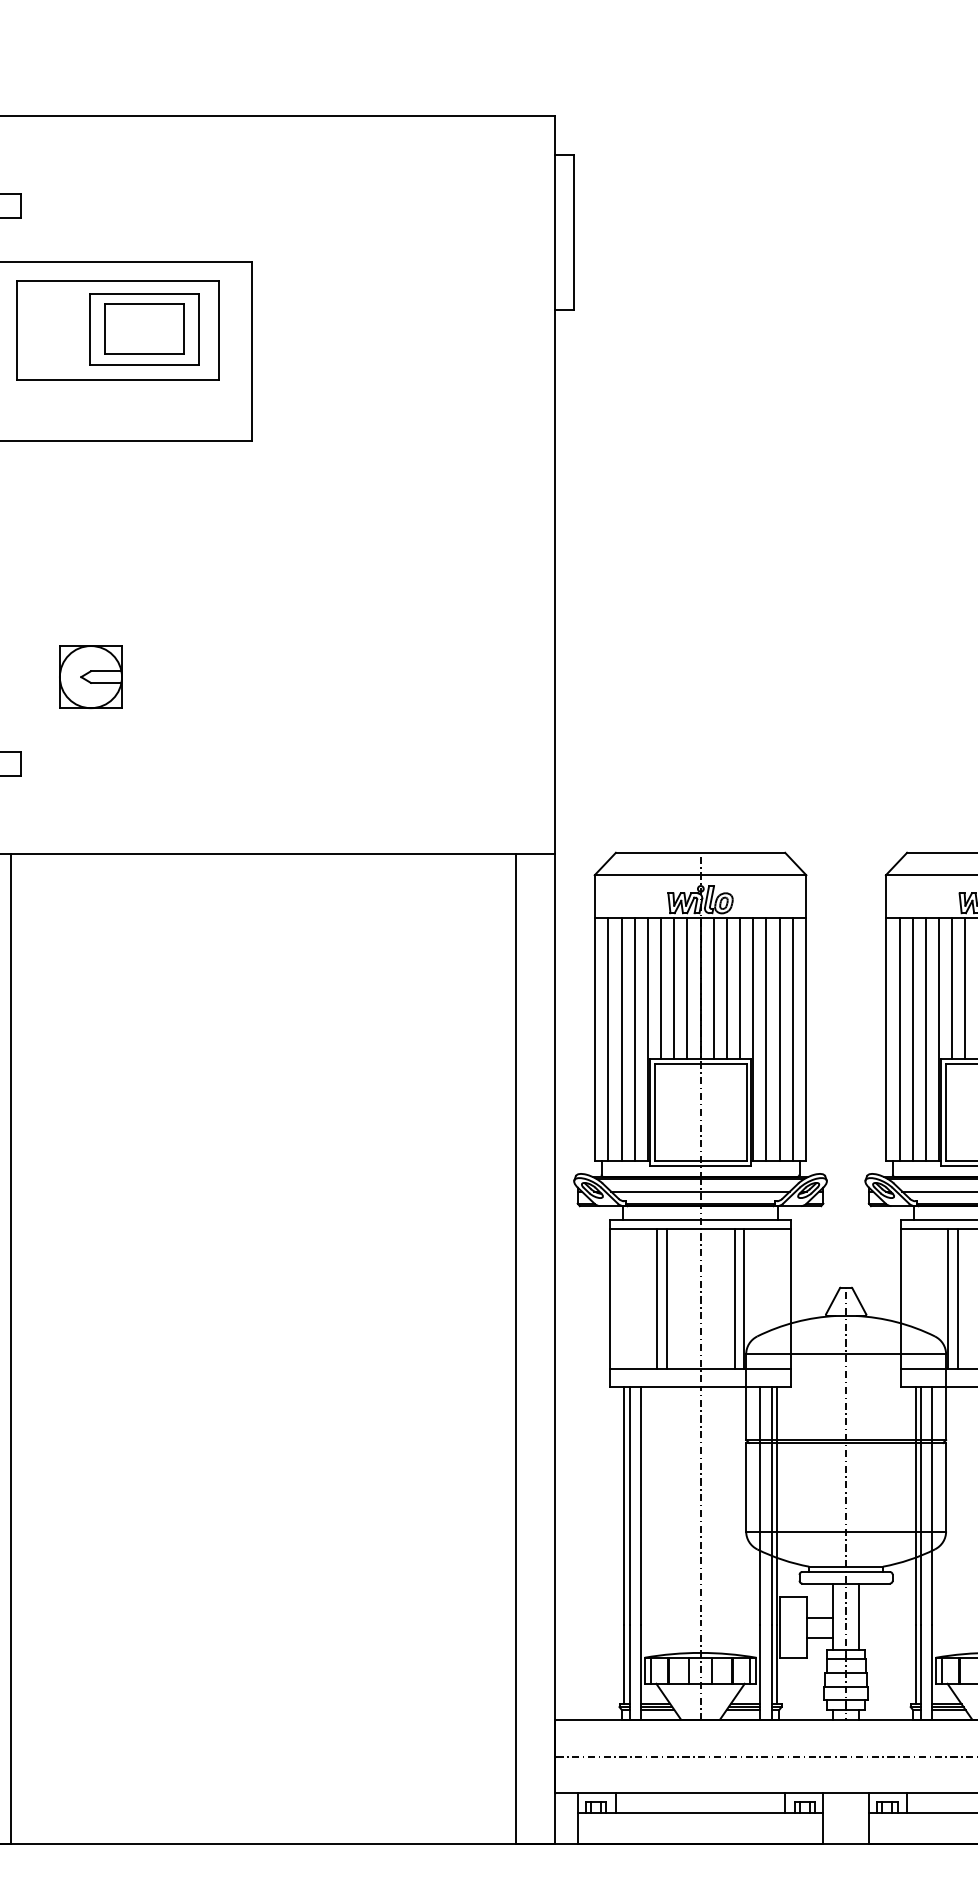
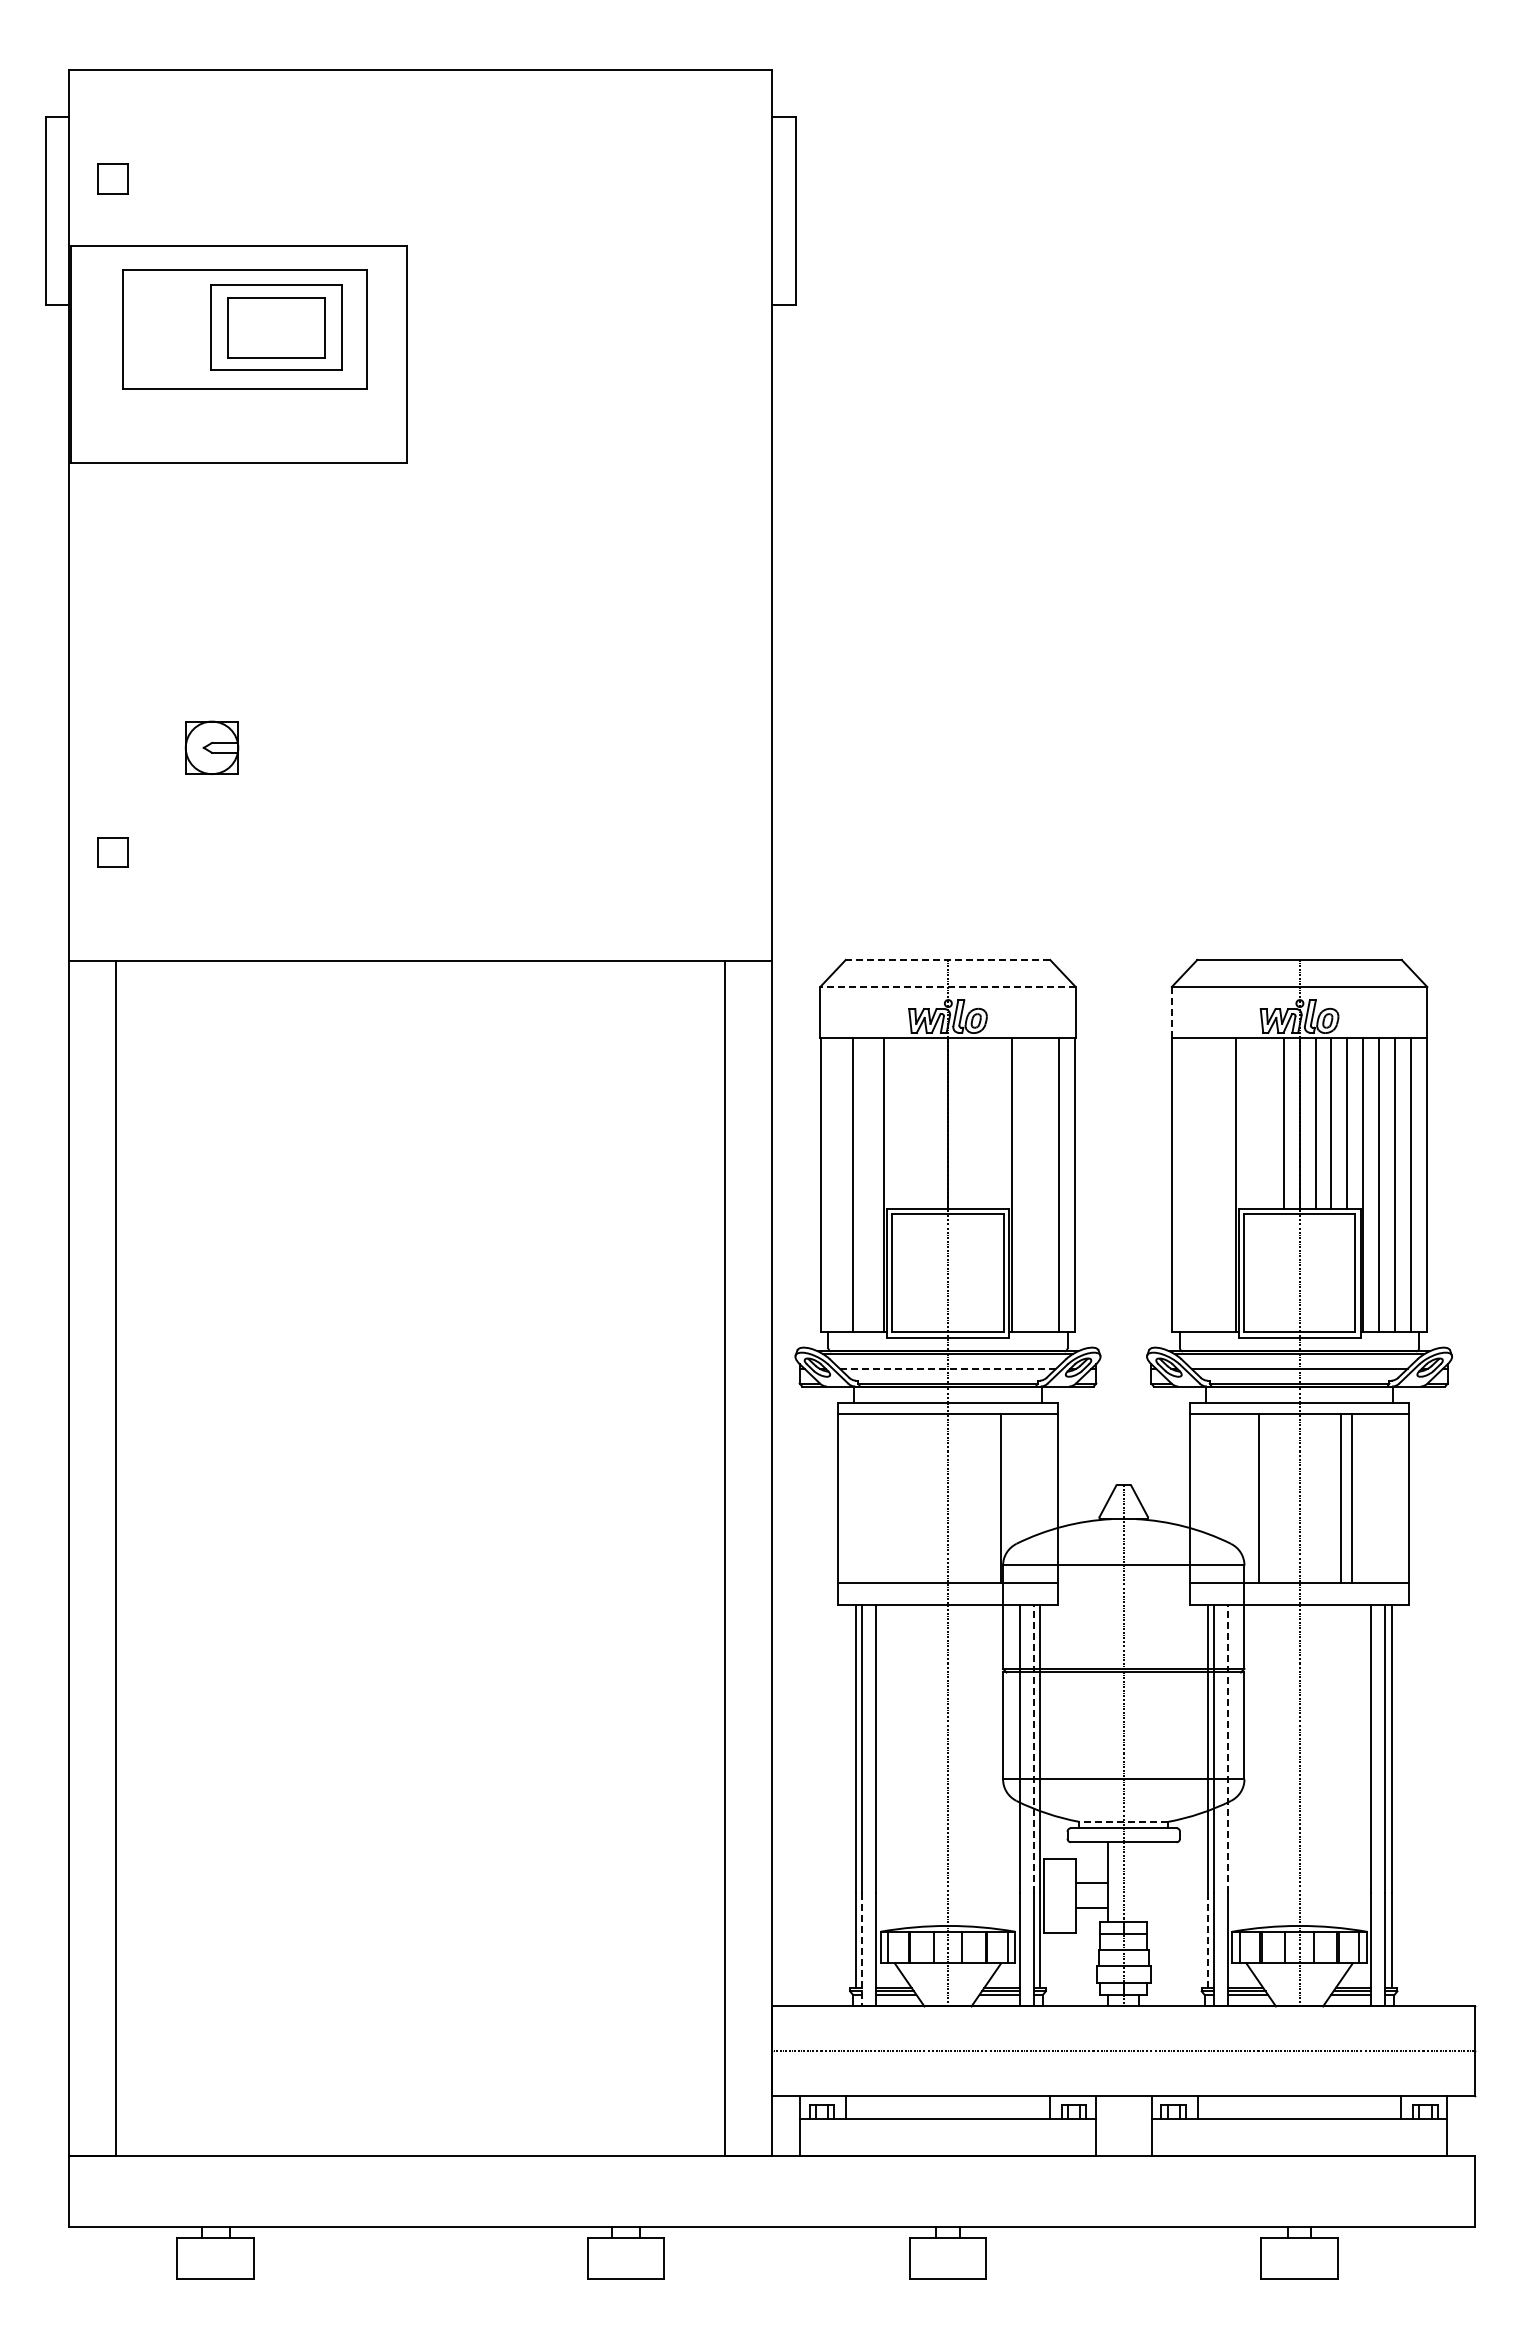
part: (90, 676) -> (211, 747), size x0.7
line: (700, 852) -> (947, 959), solid -> dashed
line: (700, 875) -> (948, 987), solid -> dashed
line: (885, 896) -> (1171, 1012), solid -> dashed
line: (661, 988) -> (900, 1123), removed
line: (674, 988) -> (916, 1123), removed
line: (687, 988) -> (932, 1123), removed
line: (713, 988) -> (963, 1123), removed
line: (726, 988) -> (979, 1123), removed
line: (739, 988) -> (995, 1123), removed
line: (951, 988) -> (1251, 1123), removed
line: (965, 988) -> (1267, 1123), removed
line: (608, 1038) -> (836, 1184), removed
line: (634, 1038) -> (868, 1184), removed
line: (766, 1038) -> (1027, 1184), removed
line: (779, 1038) -> (1043, 1184), removed
line: (899, 1038) -> (1188, 1184), removed
line: (913, 1038) -> (1204, 1184), removed
line: (926, 1038) -> (1220, 1184), removed
line: (700, 1191) -> (948, 1368), solid -> dashed
line: (657, 1298) -> (895, 1498), removed
line: (666, 1298) -> (906, 1498), removed
line: (734, 1298) -> (989, 1498), removed
line: (947, 1298) -> (1246, 1498), removed
line: (771, 1505) -> (1033, 1748), solid -> dashed
line: (932, 1505) -> (1227, 1748), solid -> dashed
line: (845, 1566) -> (1123, 1821), solid -> dashed
line: (859, 1616) -> (1139, 1881), removed
line: (915, 1664) -> (1207, 1939), solid -> dashed
line: (629, 1672) -> (862, 1949), solid -> dashed

